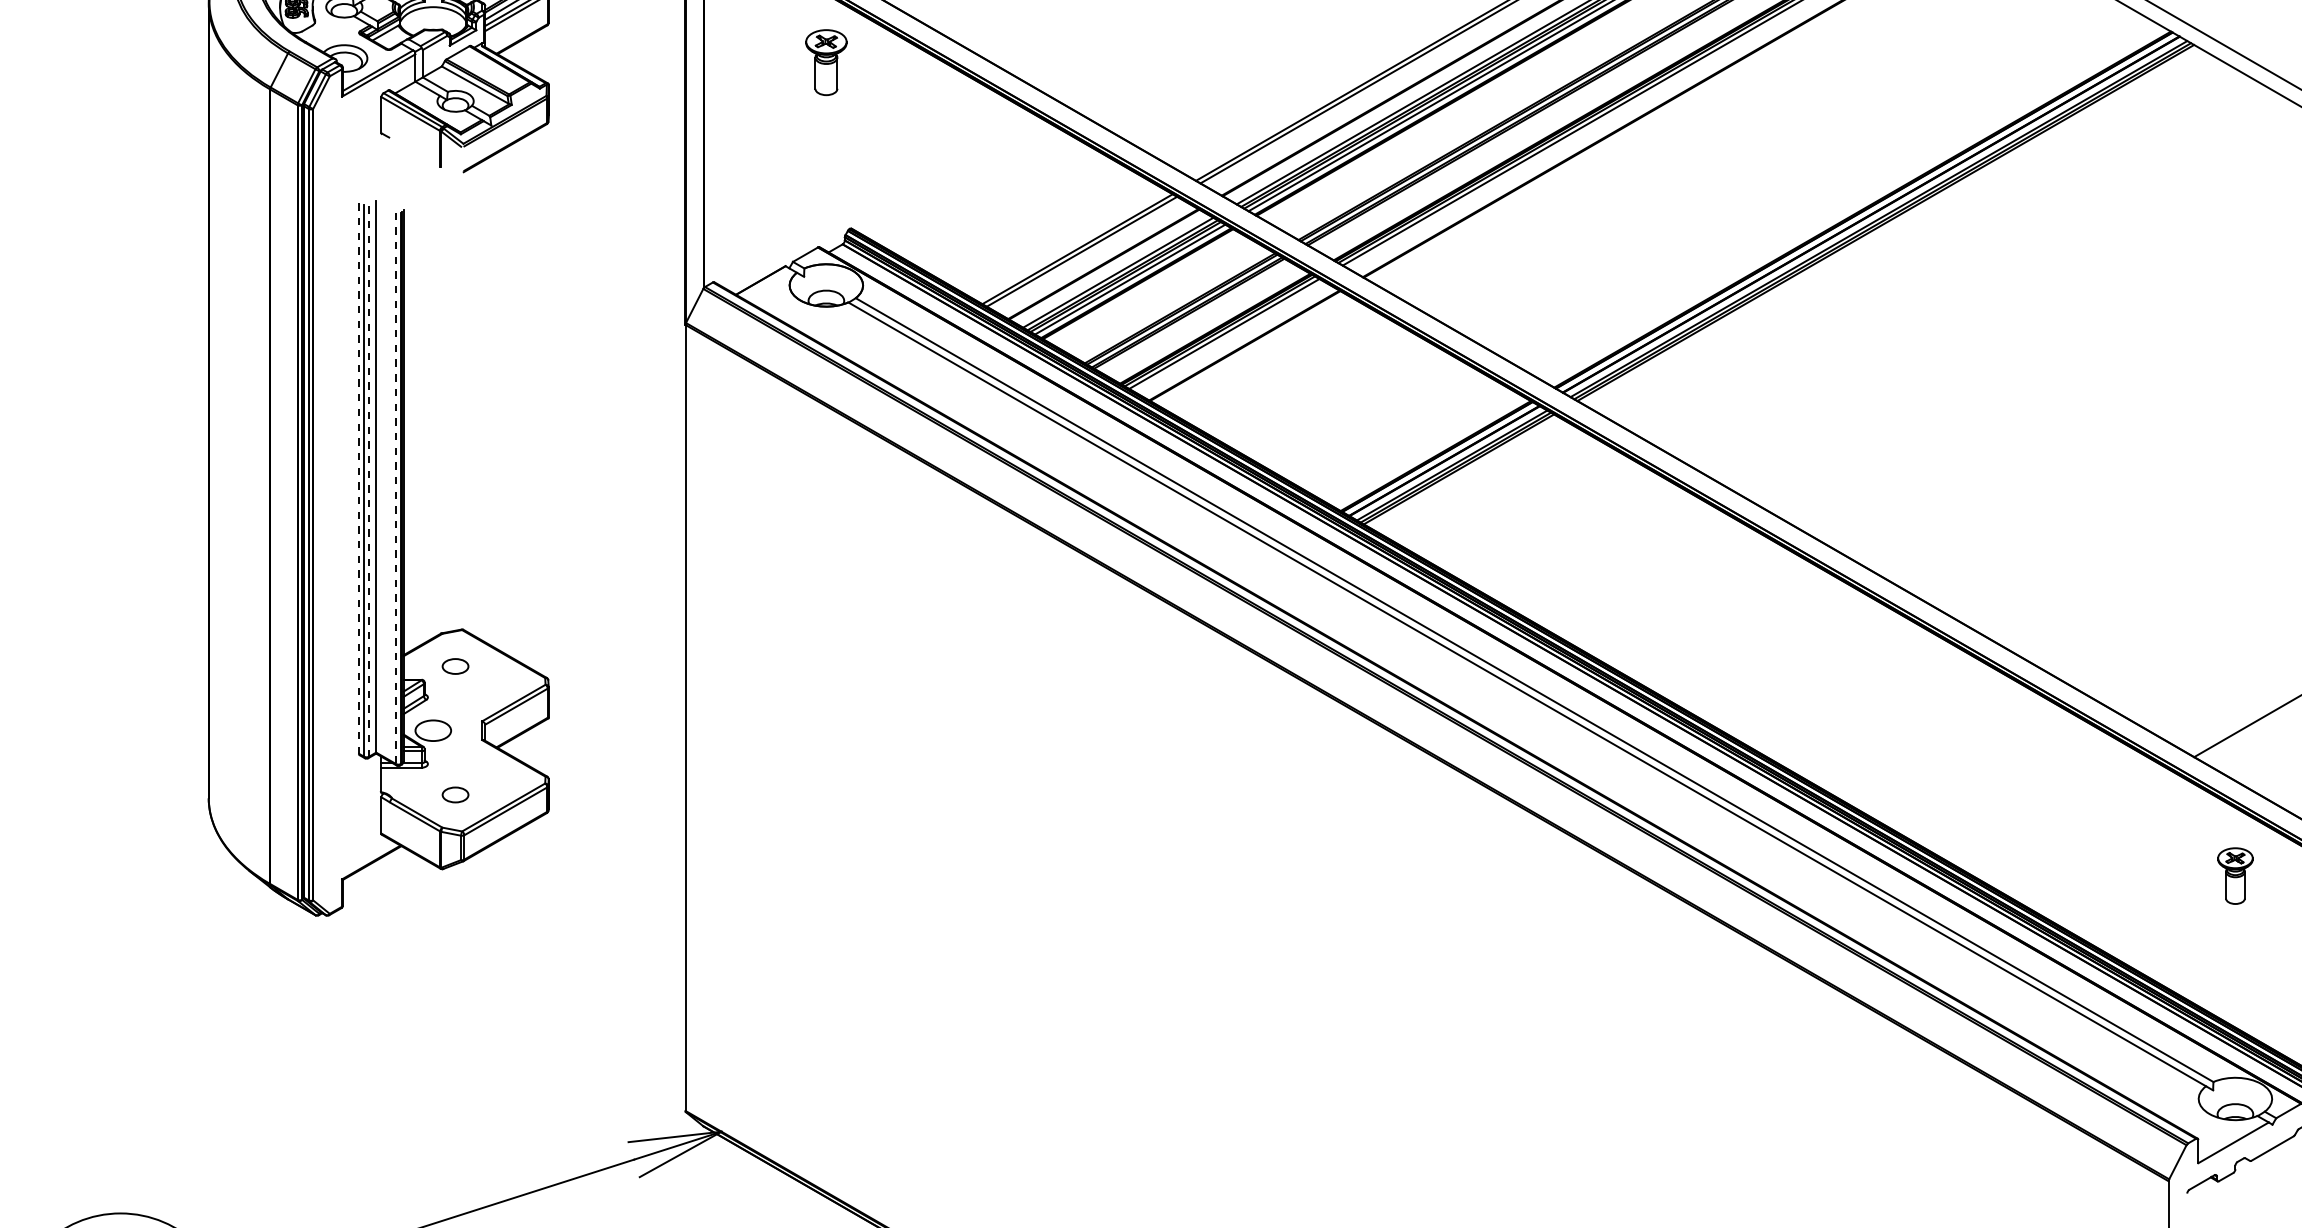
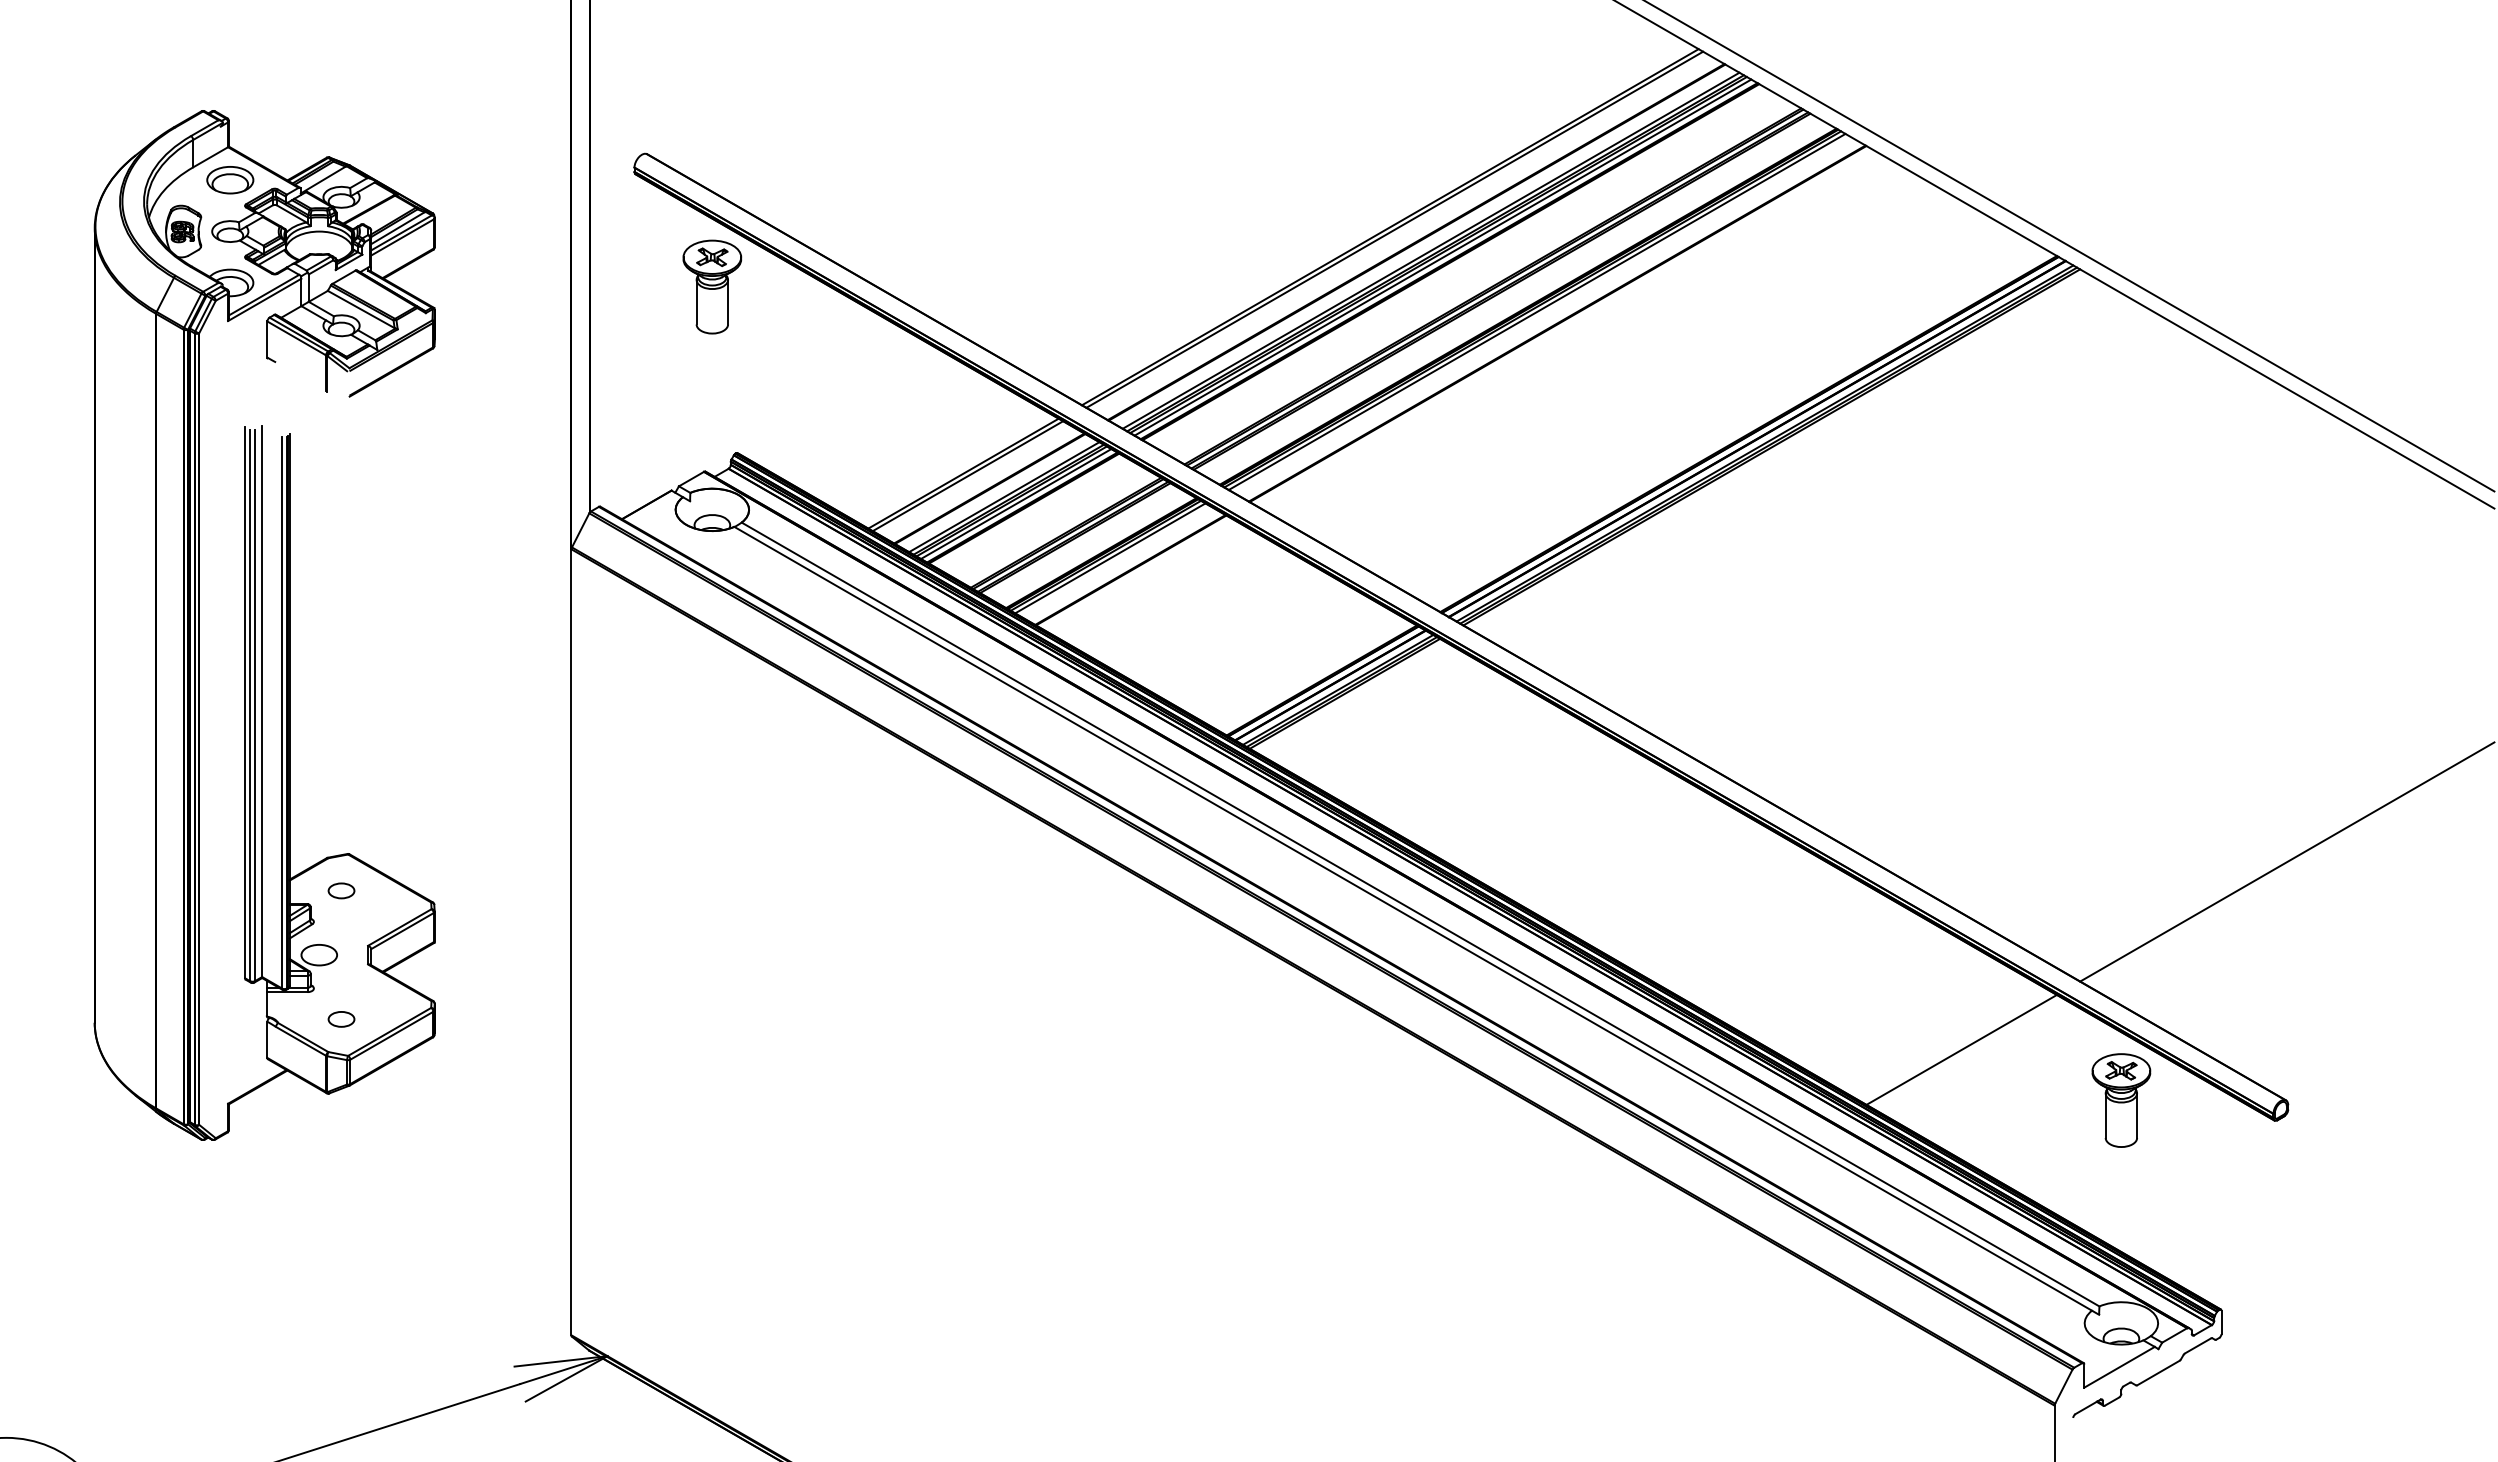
part: (826, 62) -> (712, 286), size x1.43
line: (359, 478) -> (245, 702), dashed -> solid
line: (368, 481) -> (254, 705), dashed -> solid
line: (396, 488) -> (282, 712), dashed -> solid
line: (2075, 825) -> (1961, 1049), added
part: (2235, 876) -> (2121, 1100), size x1.67

